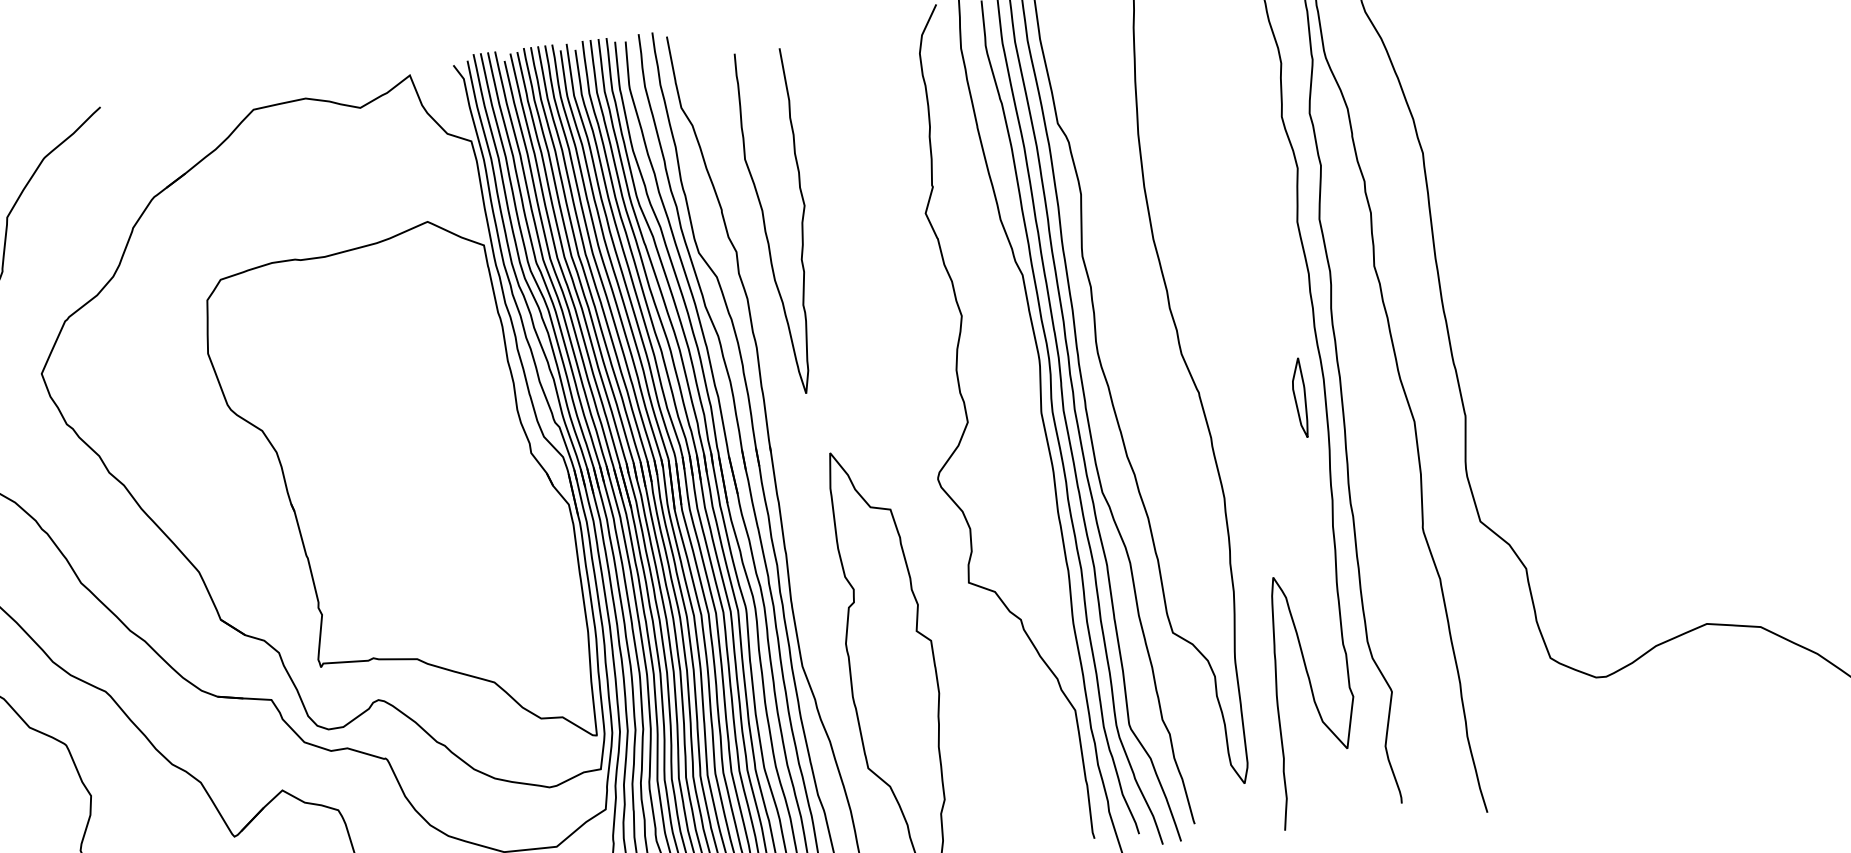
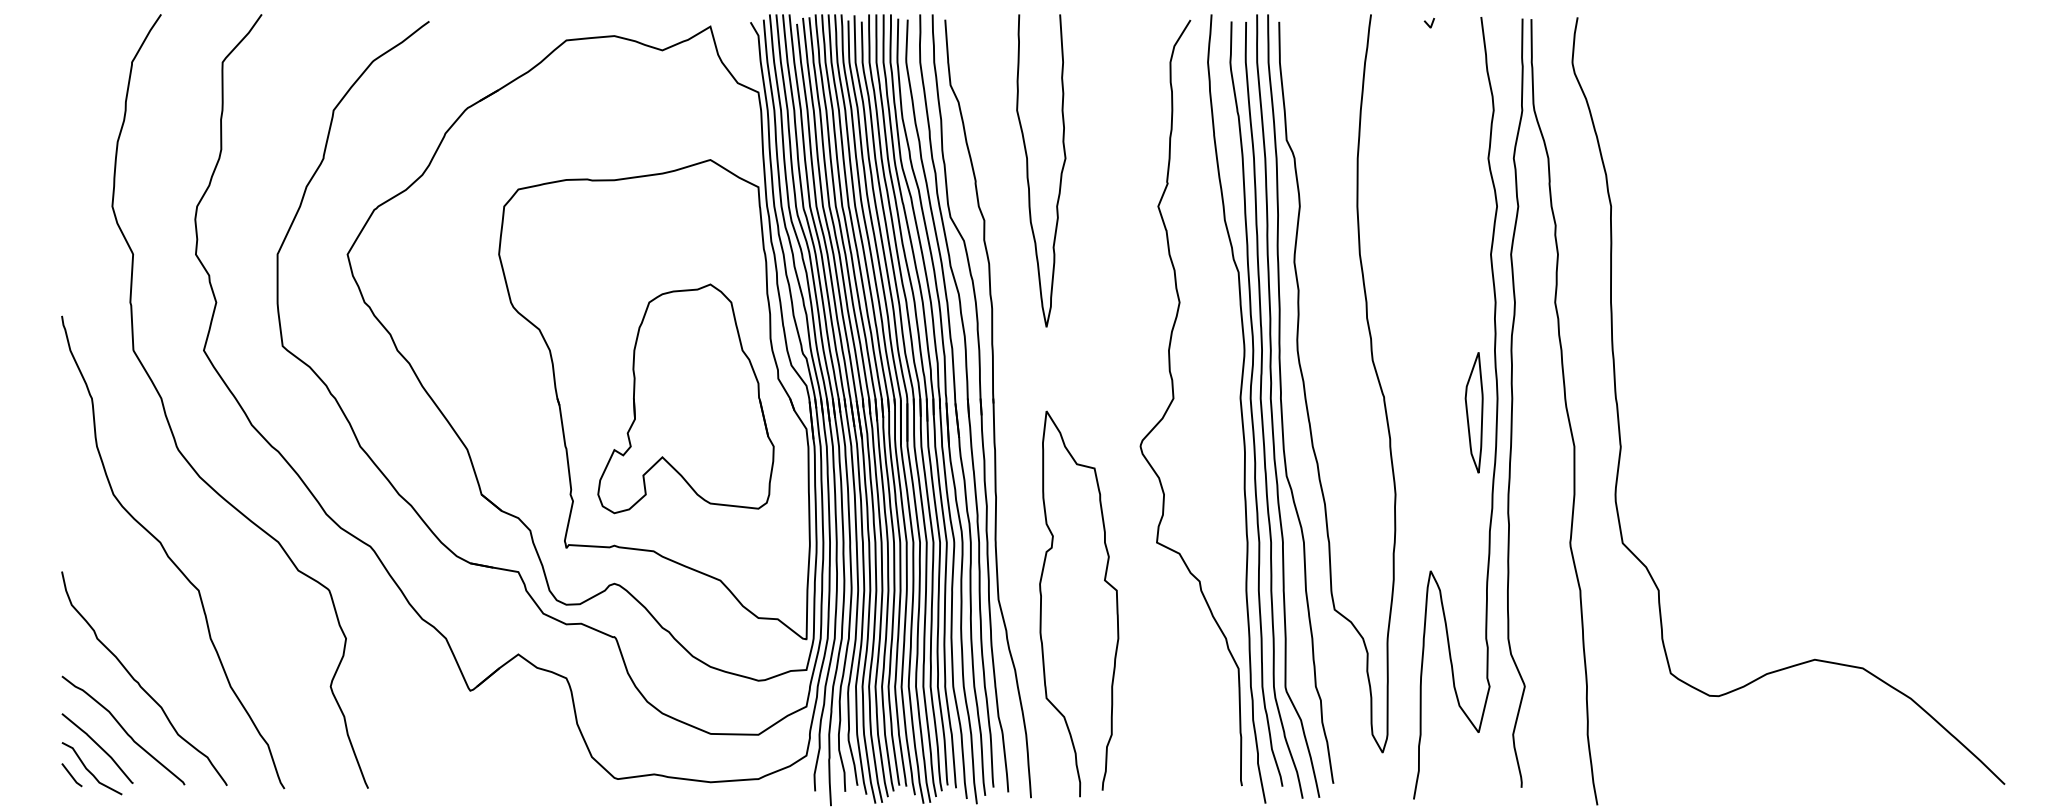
curve: (765, 223) -> (1028, 170), moved
part: (1299, 397) -> (1473, 412), size x1.67
part: (431, 487) -> (685, 398), added

